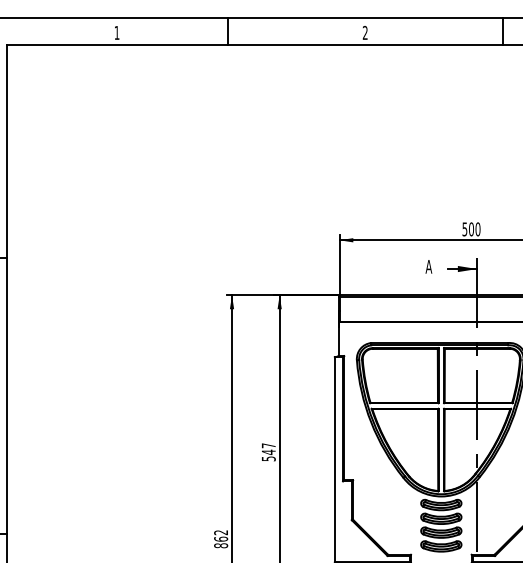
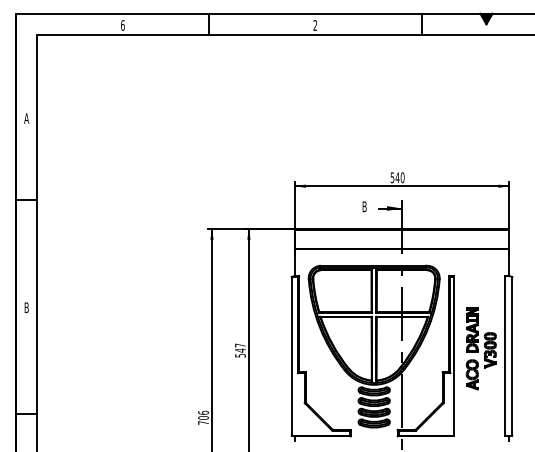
text: (116, 32) -> (122, 25), 1 -> 6
text: (471, 229) -> (397, 177), 500 -> 540
text: (428, 266) -> (364, 206), A -> B
text: (221, 538) -> (203, 417), 862 -> 706

